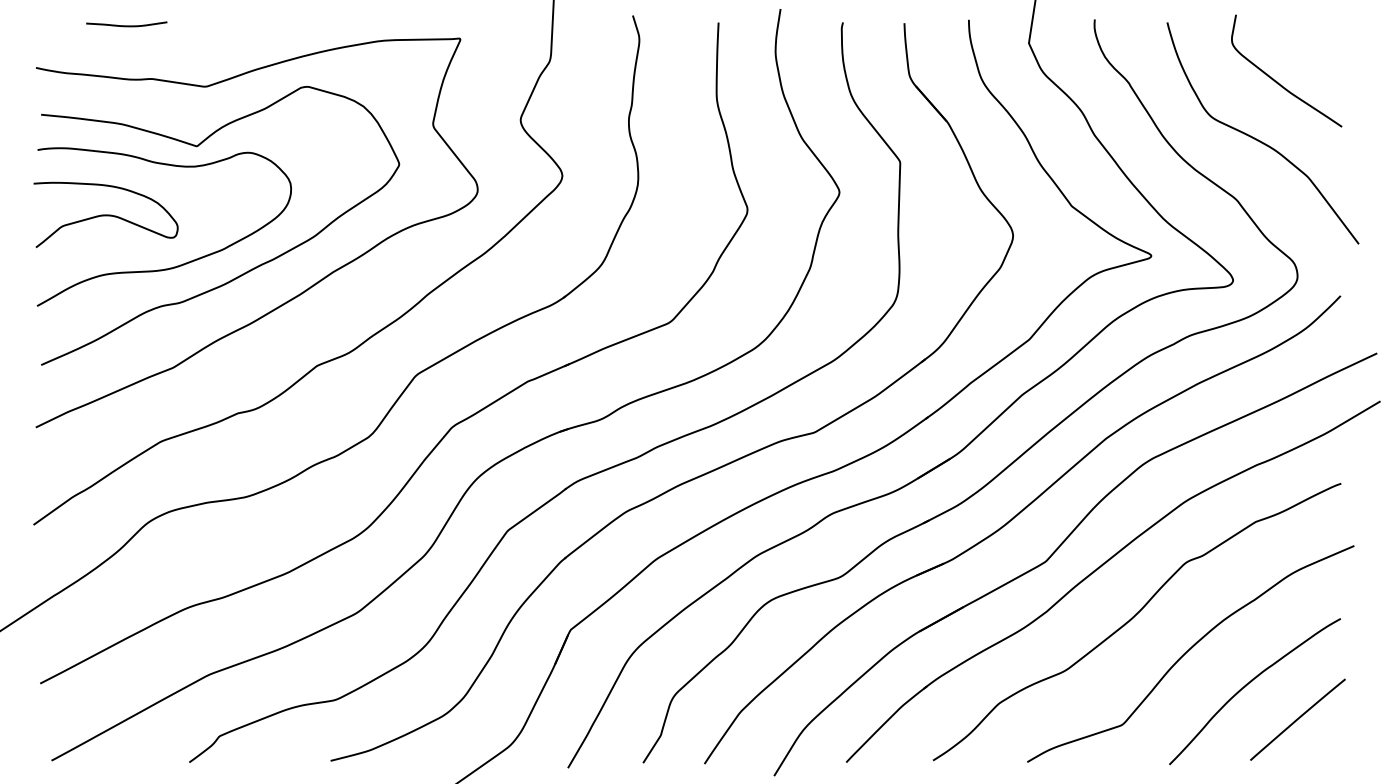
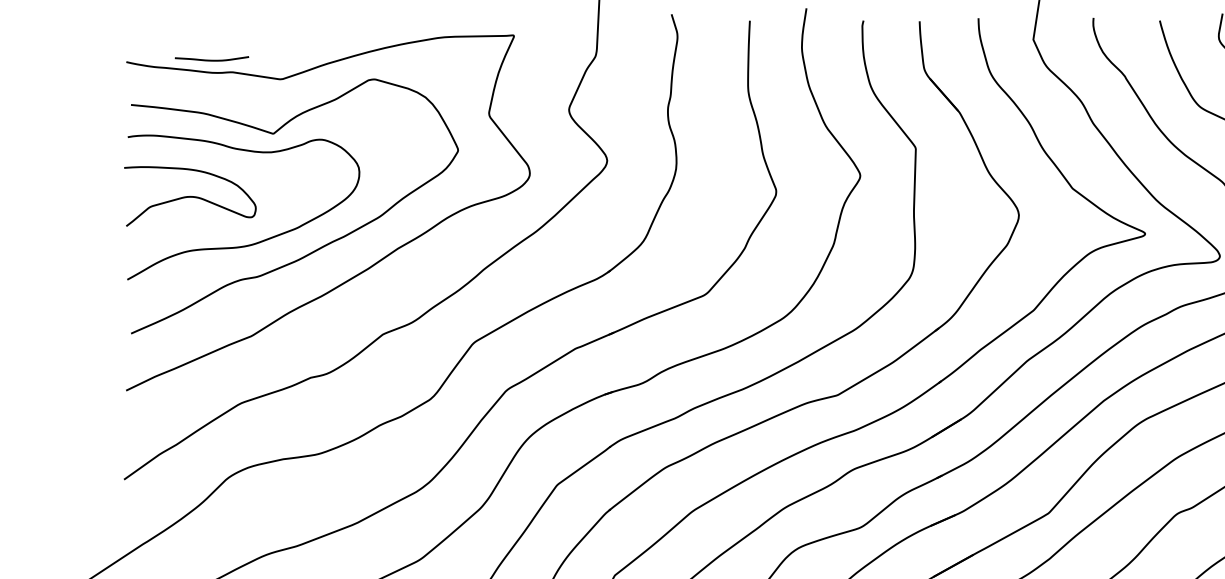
curve: (126, 25) -> (211, 59), moved

